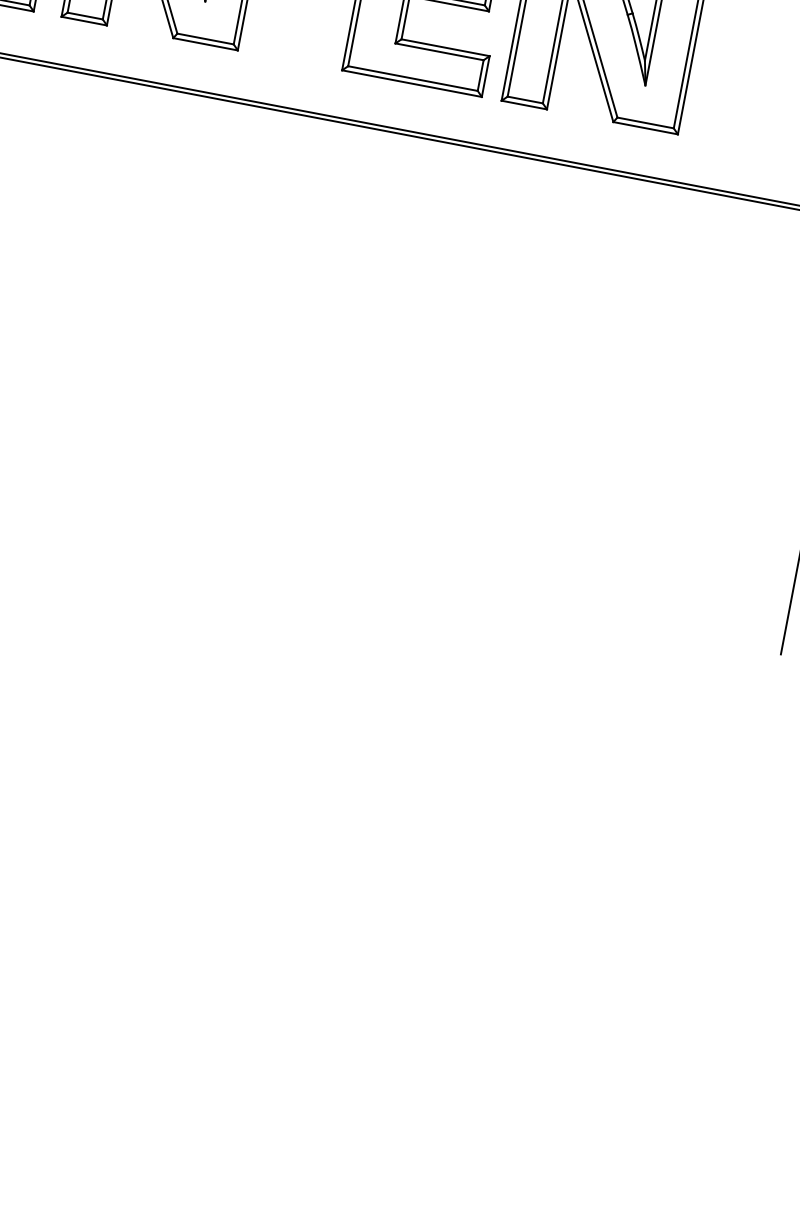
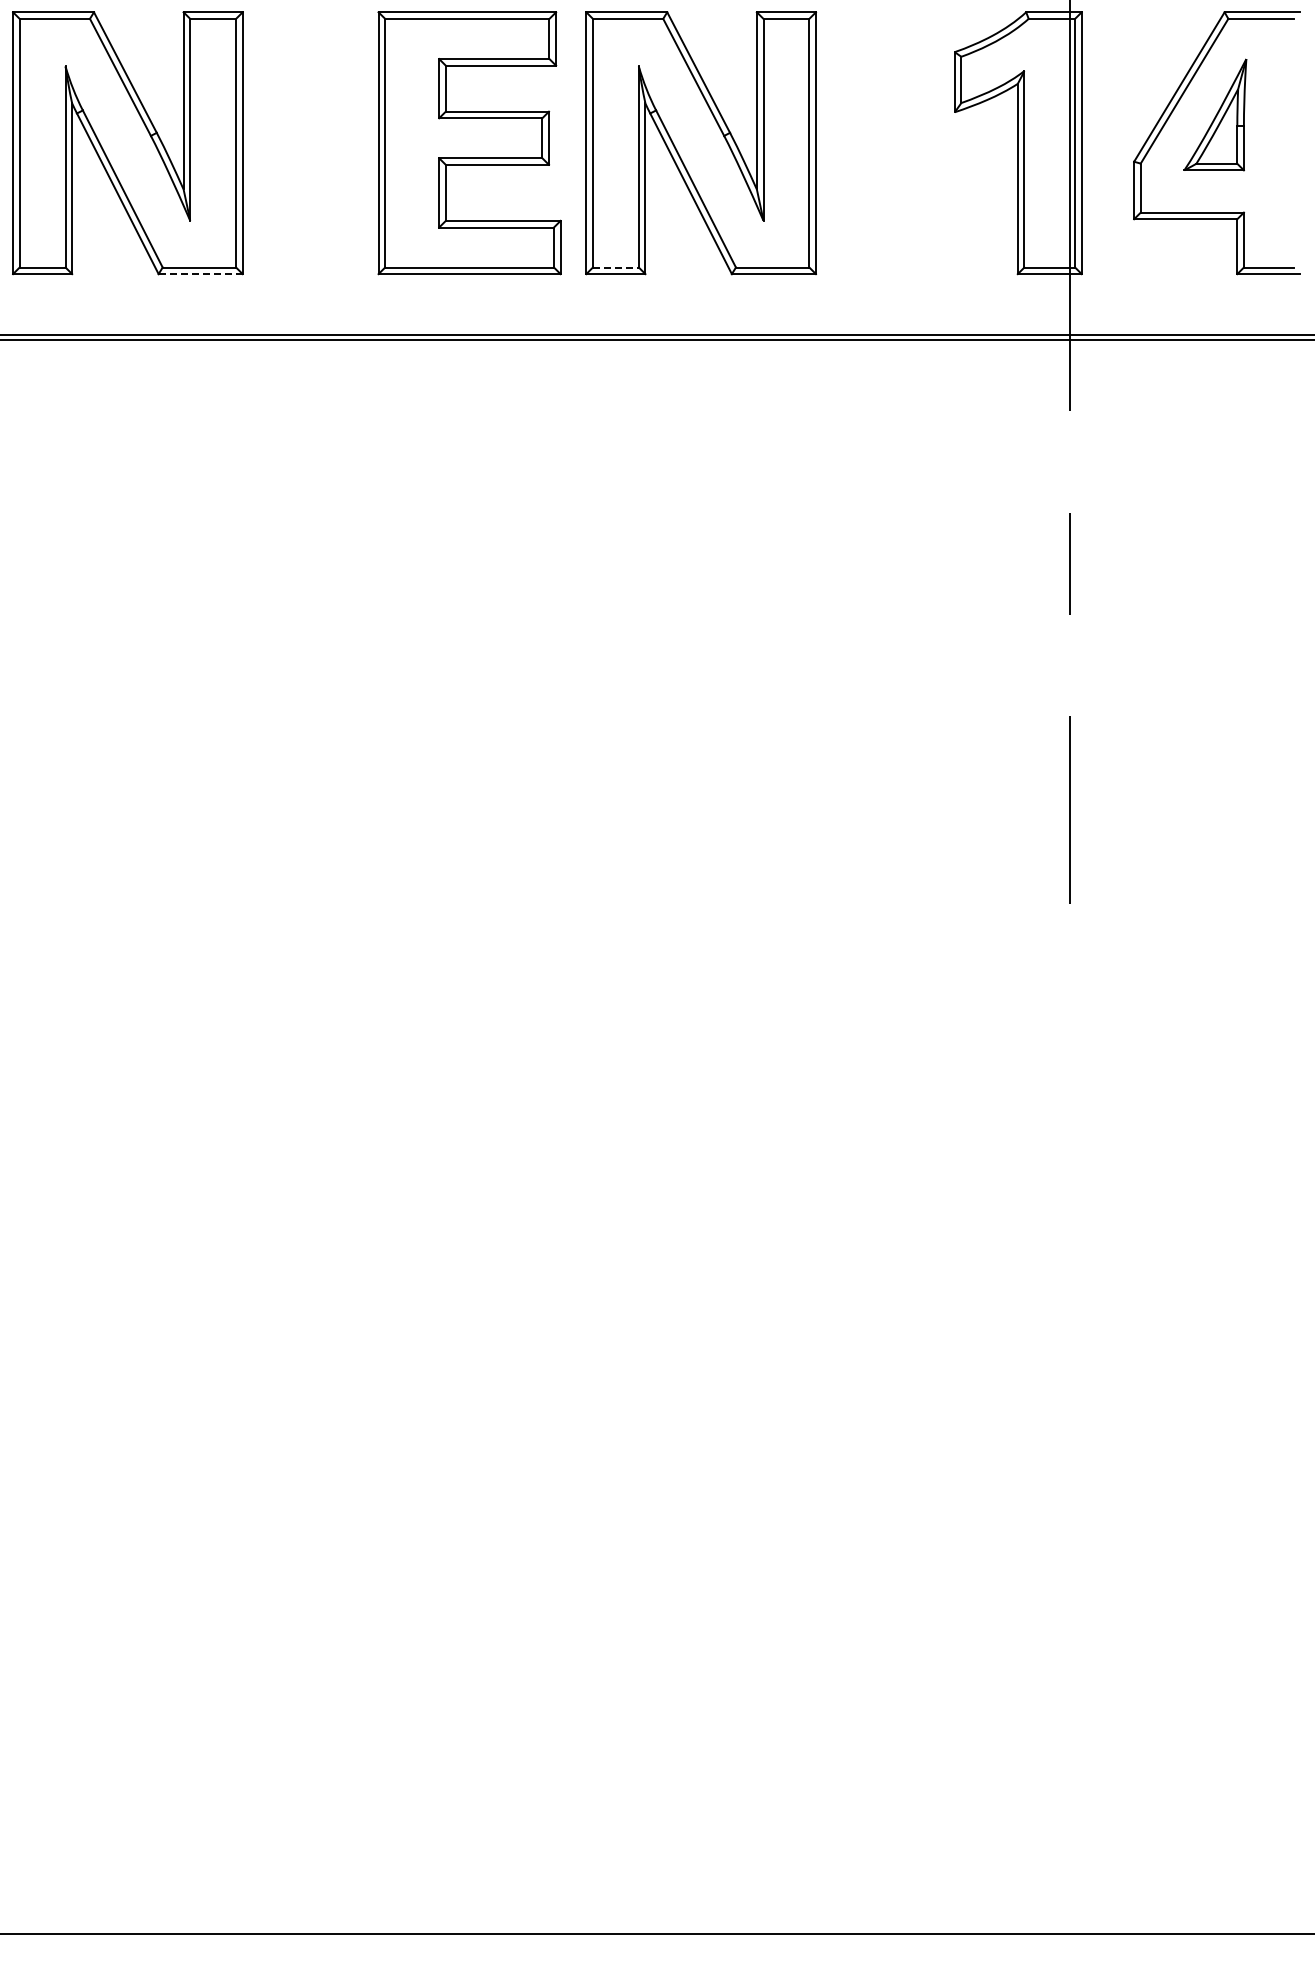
line: (206, 44) -> (201, 274), solid -> dashed
line: (524, 99) -> (615, 267), solid -> dashed

